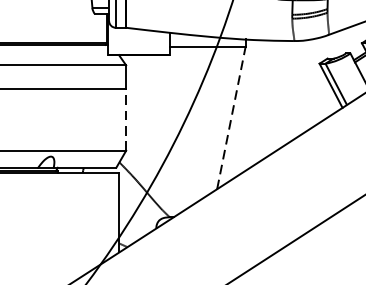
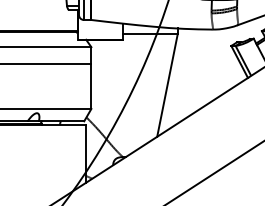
line: (231, 118) -> (167, 85), dashed -> solid
line: (126, 119) -> (91, 86), dashed -> solid

